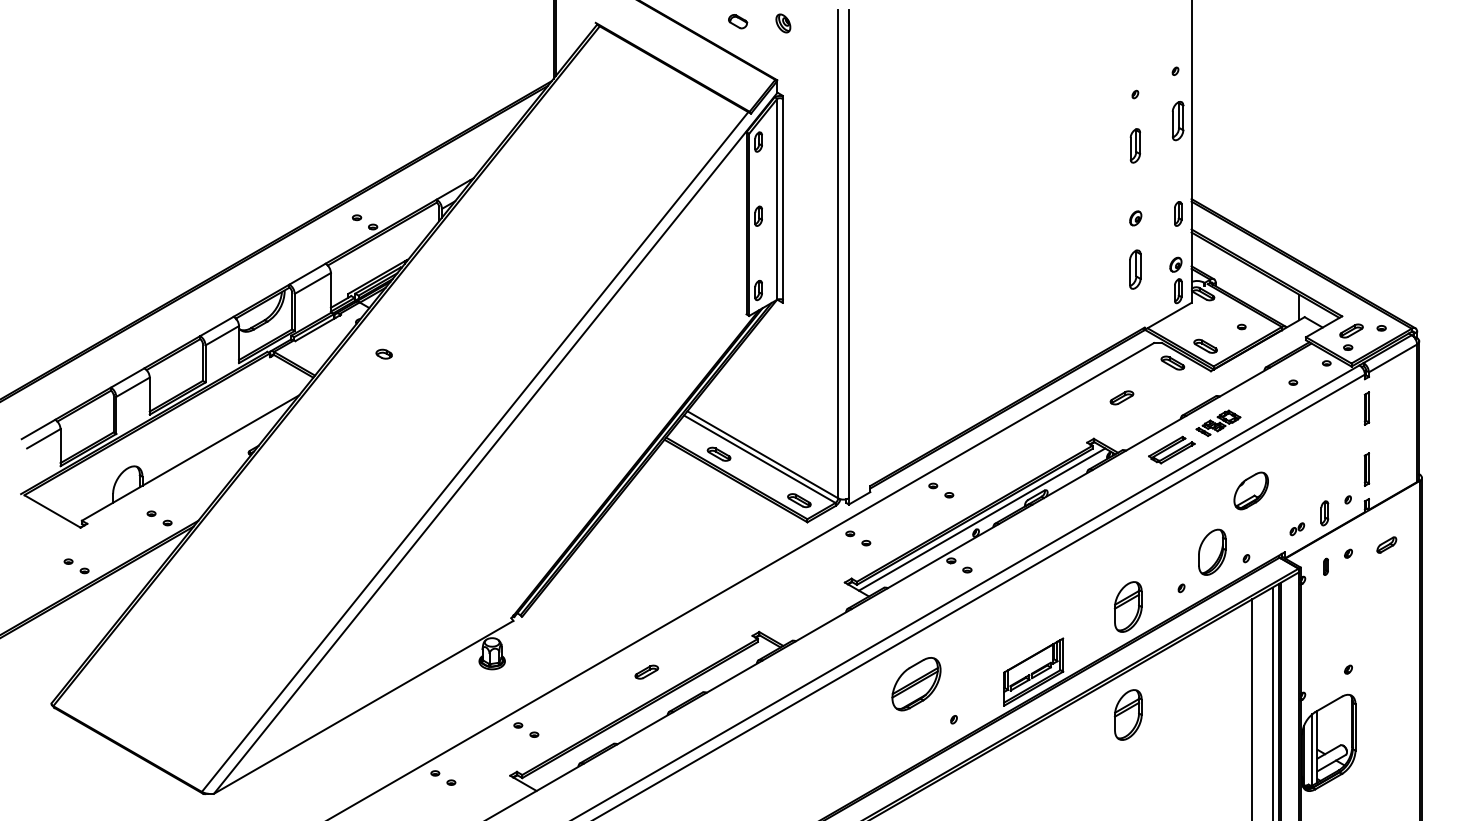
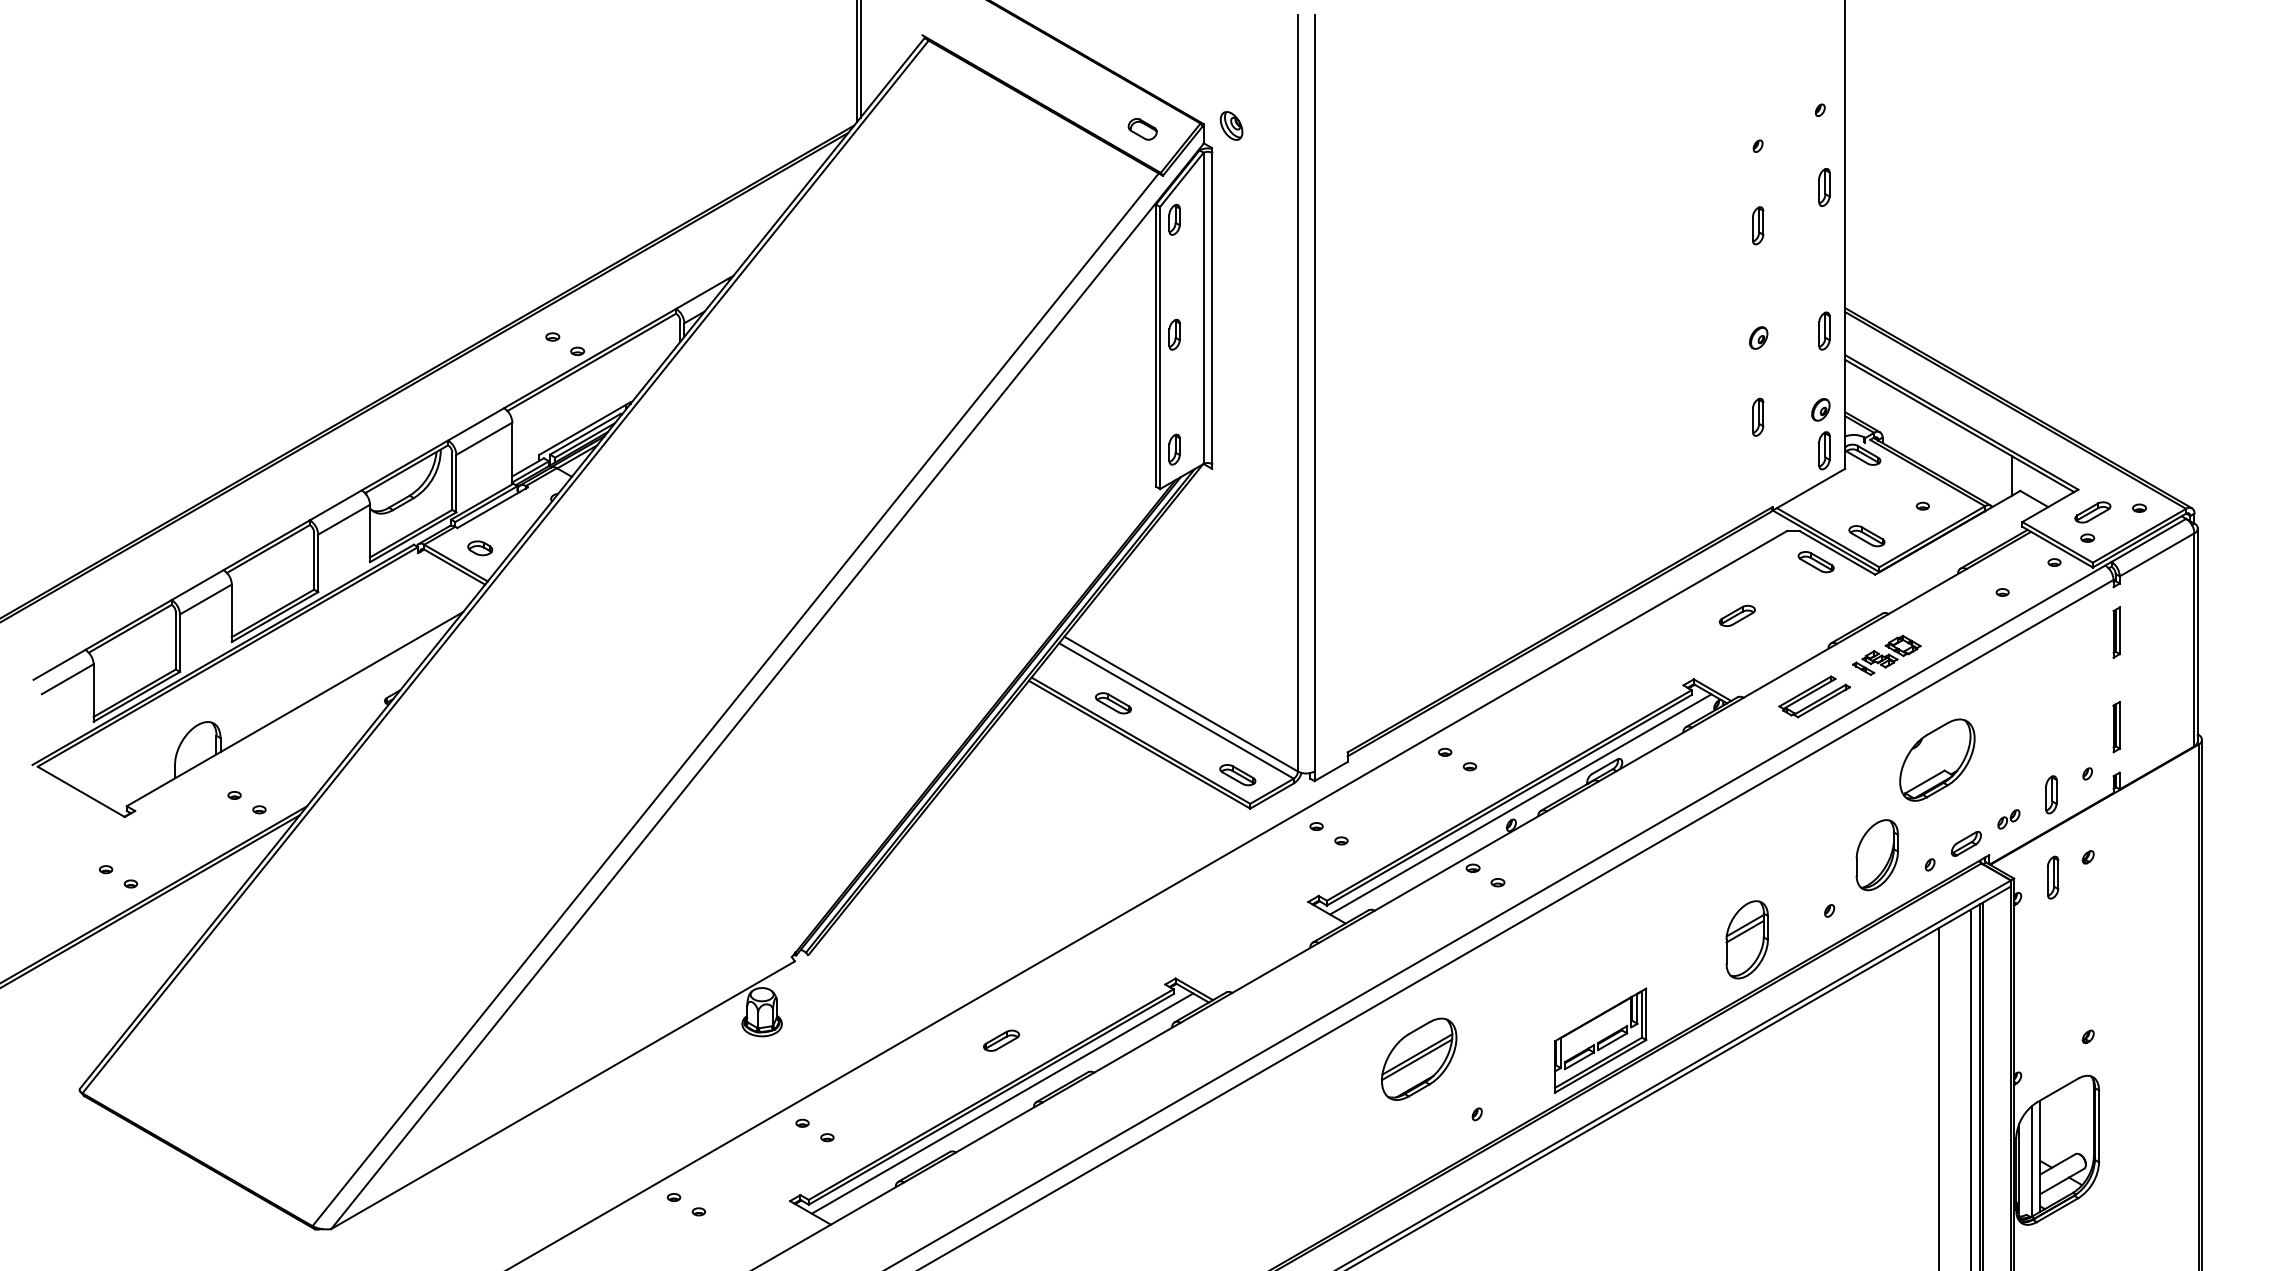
part: (738, 21) -> (1143, 129), moved
part: (783, 23) -> (1231, 126), moved
part: (1178, 121) -> (1824, 187), size x0.62
part: (1135, 145) -> (1758, 225), size x0.71
part: (1135, 269) -> (1758, 417), size x0.62
part: (383, 353) -> (479, 547), moved
part: (1251, 490) -> (1937, 759), size x1.43
part: (1386, 544) -> (1965, 843), moved
part: (1325, 566) -> (2052, 877), size x1.67
line: (647, 712) -> (1002, 1103), added
part: (1127, 714) -> (1745, 1106), removed

